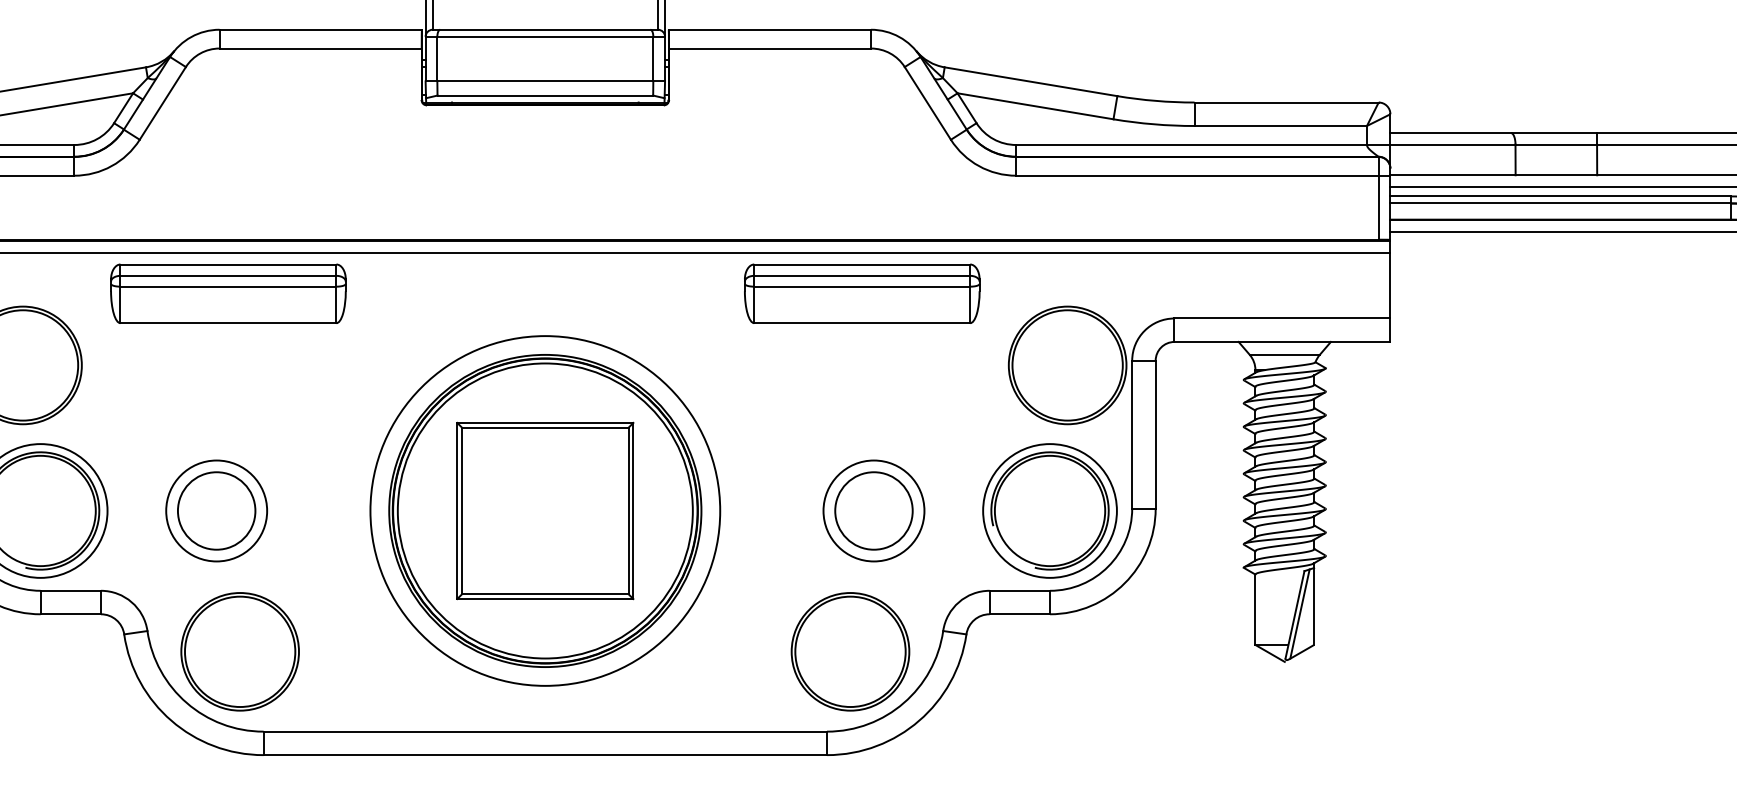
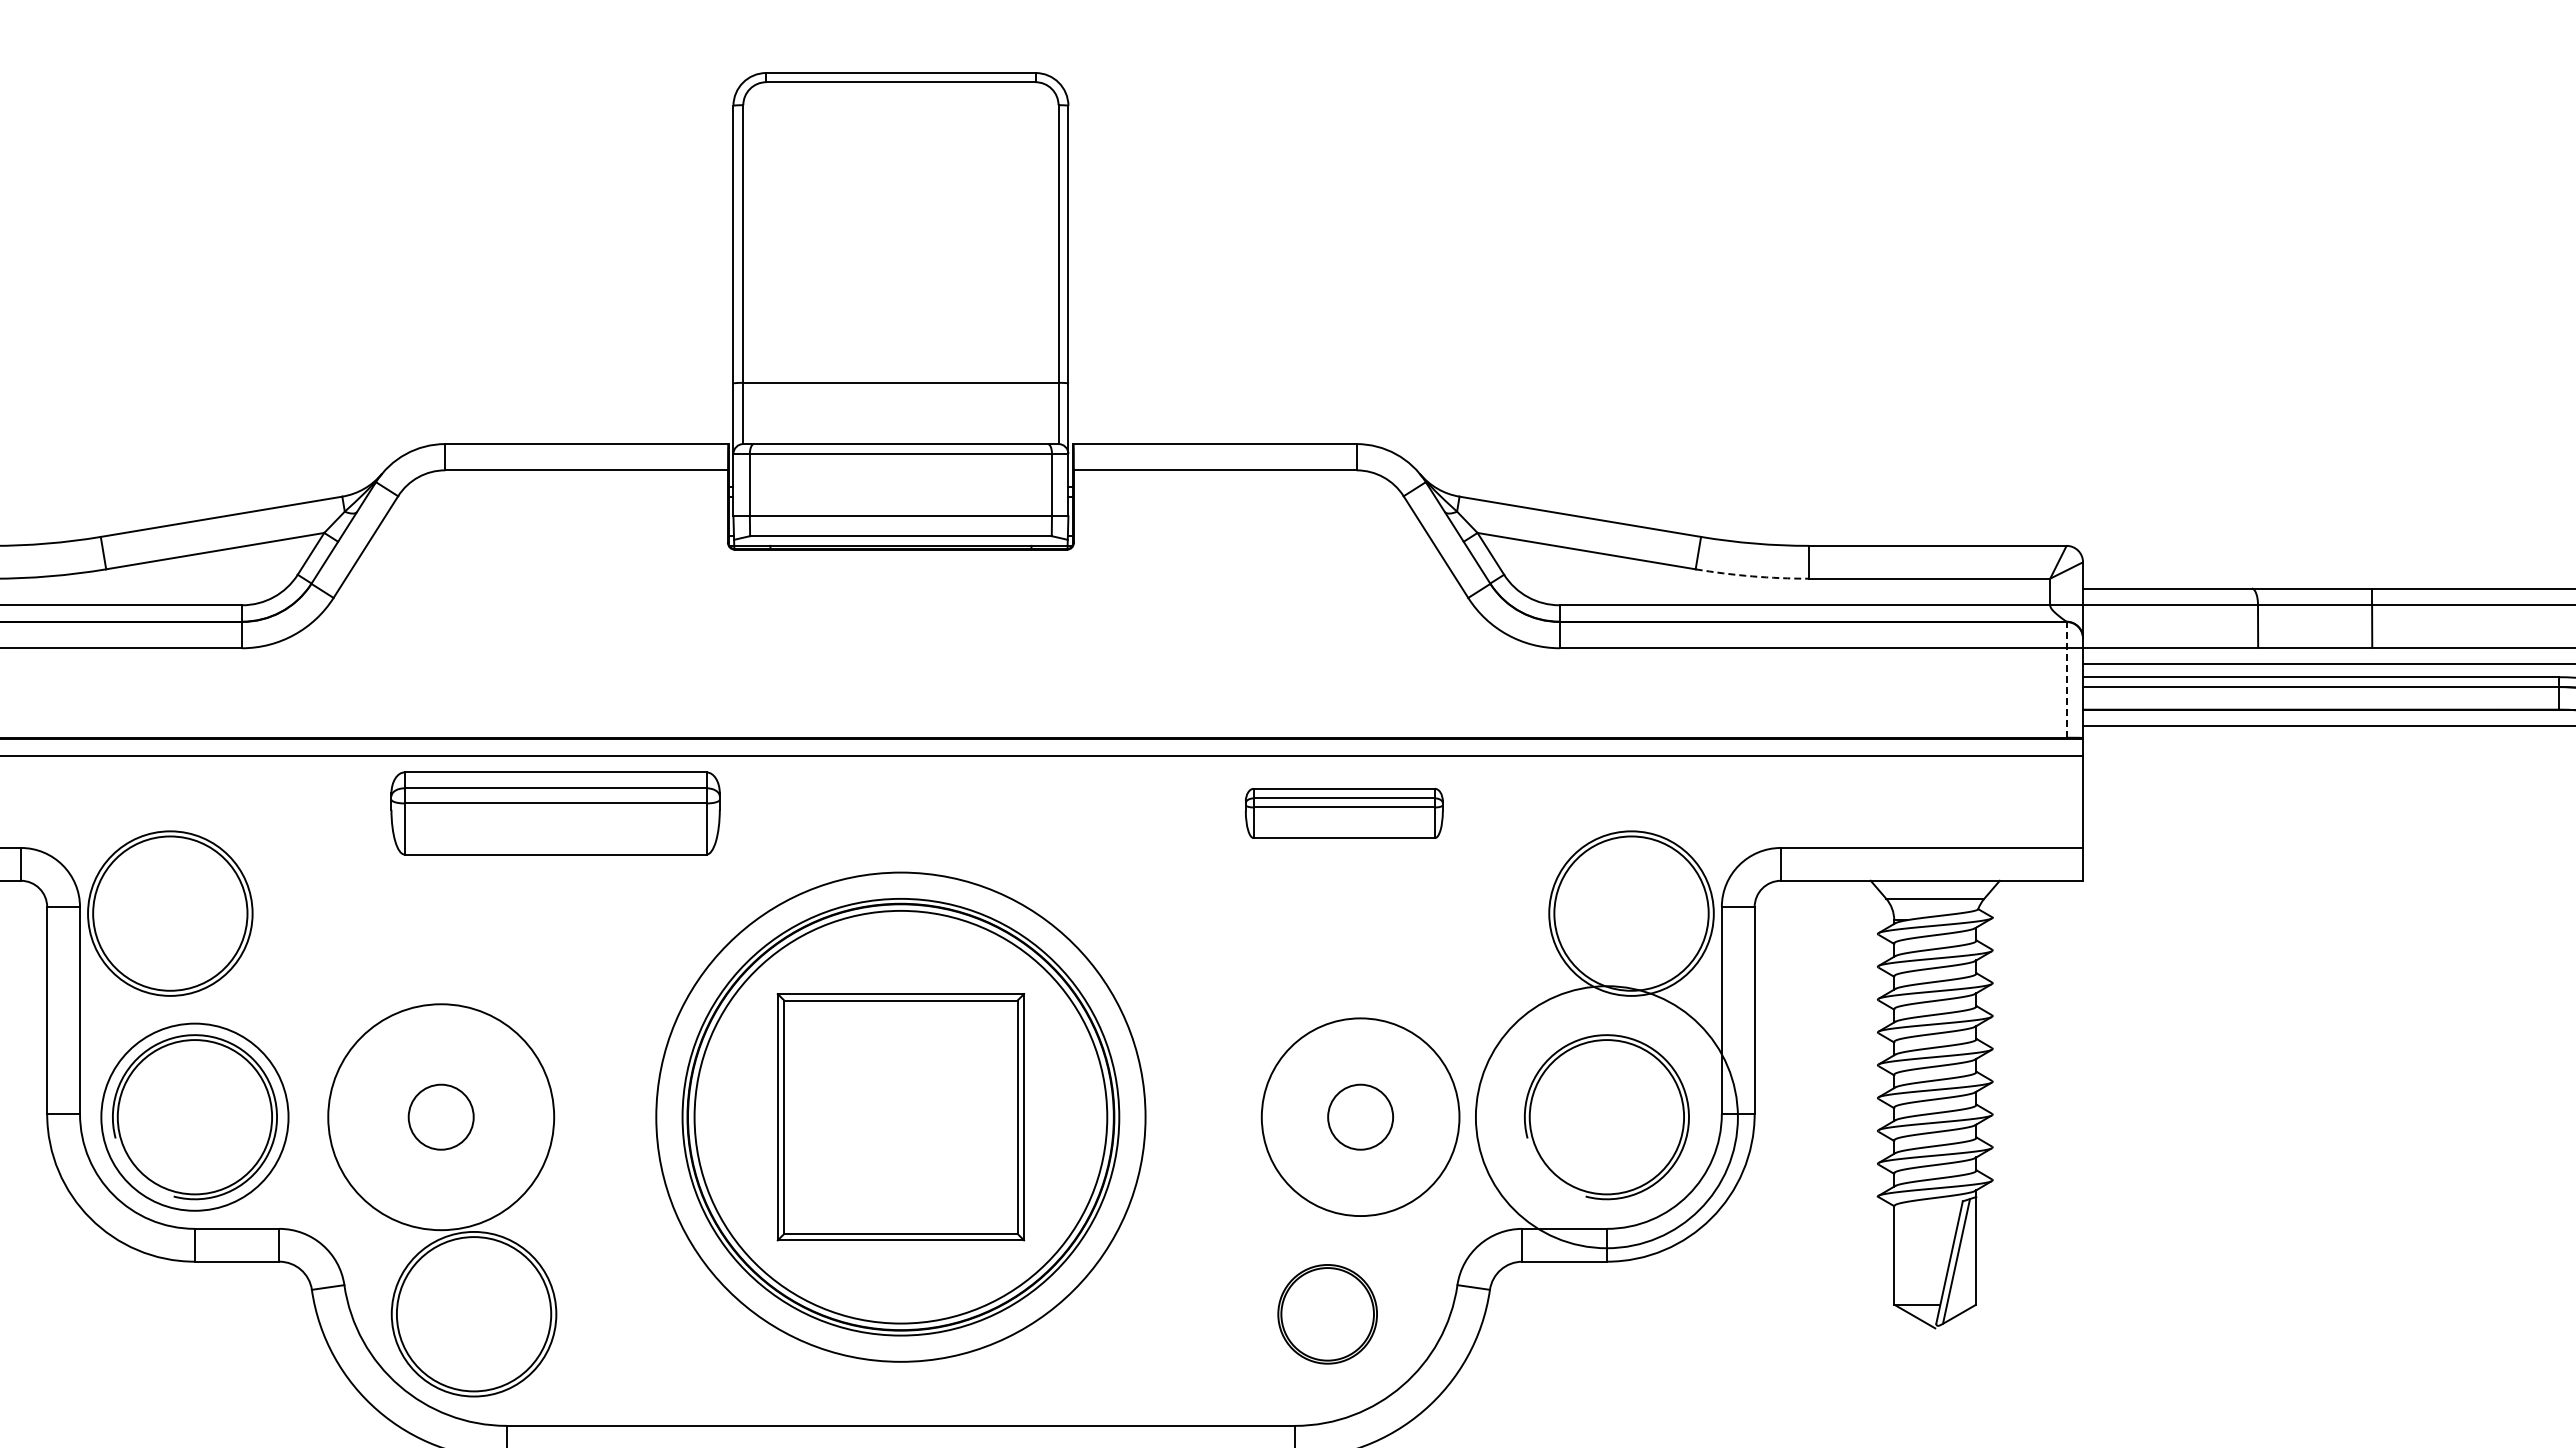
arc: (1154, 124) -> (1752, 576), solid -> dashed
line: (1378, 198) -> (2066, 679), solid -> dashed
part: (228, 293) -> (555, 813), moved
part: (862, 293) -> (1344, 813), size x0.6
circle: (216, 510) -> (440, 1116), size x1.6
circle: (873, 510) -> (1360, 1116), size x1.4
circle: (1049, 510) -> (1606, 1116), size x1.4
circle: (216, 511) -> (441, 1117), size x0.6
circle: (873, 511) -> (1360, 1117), size x0.6
part: (850, 652) -> (1327, 1314), size x0.6

